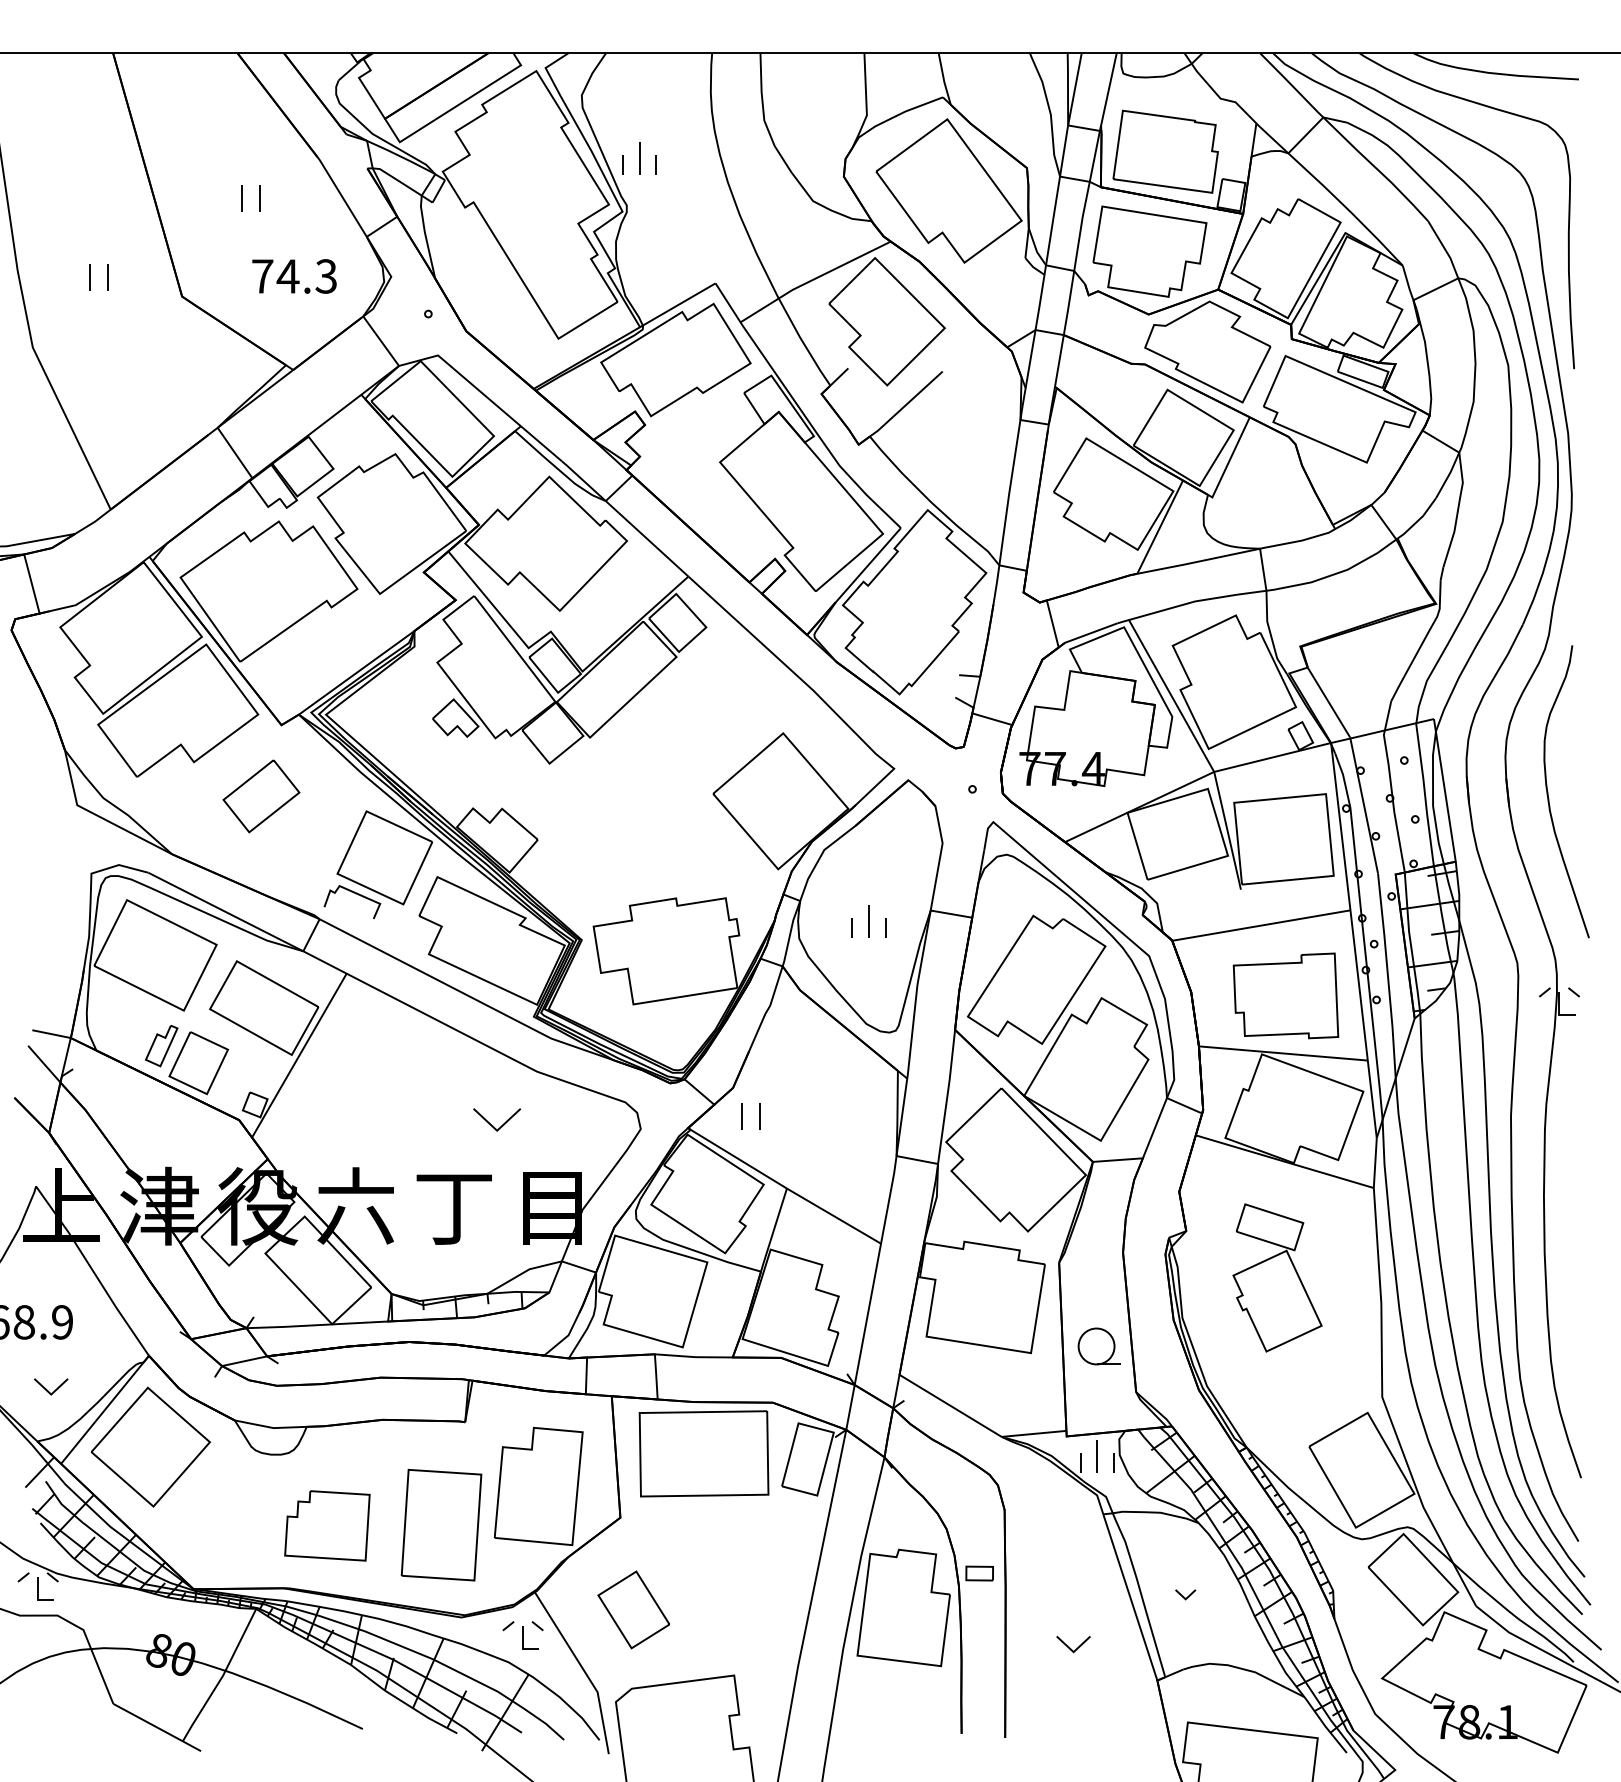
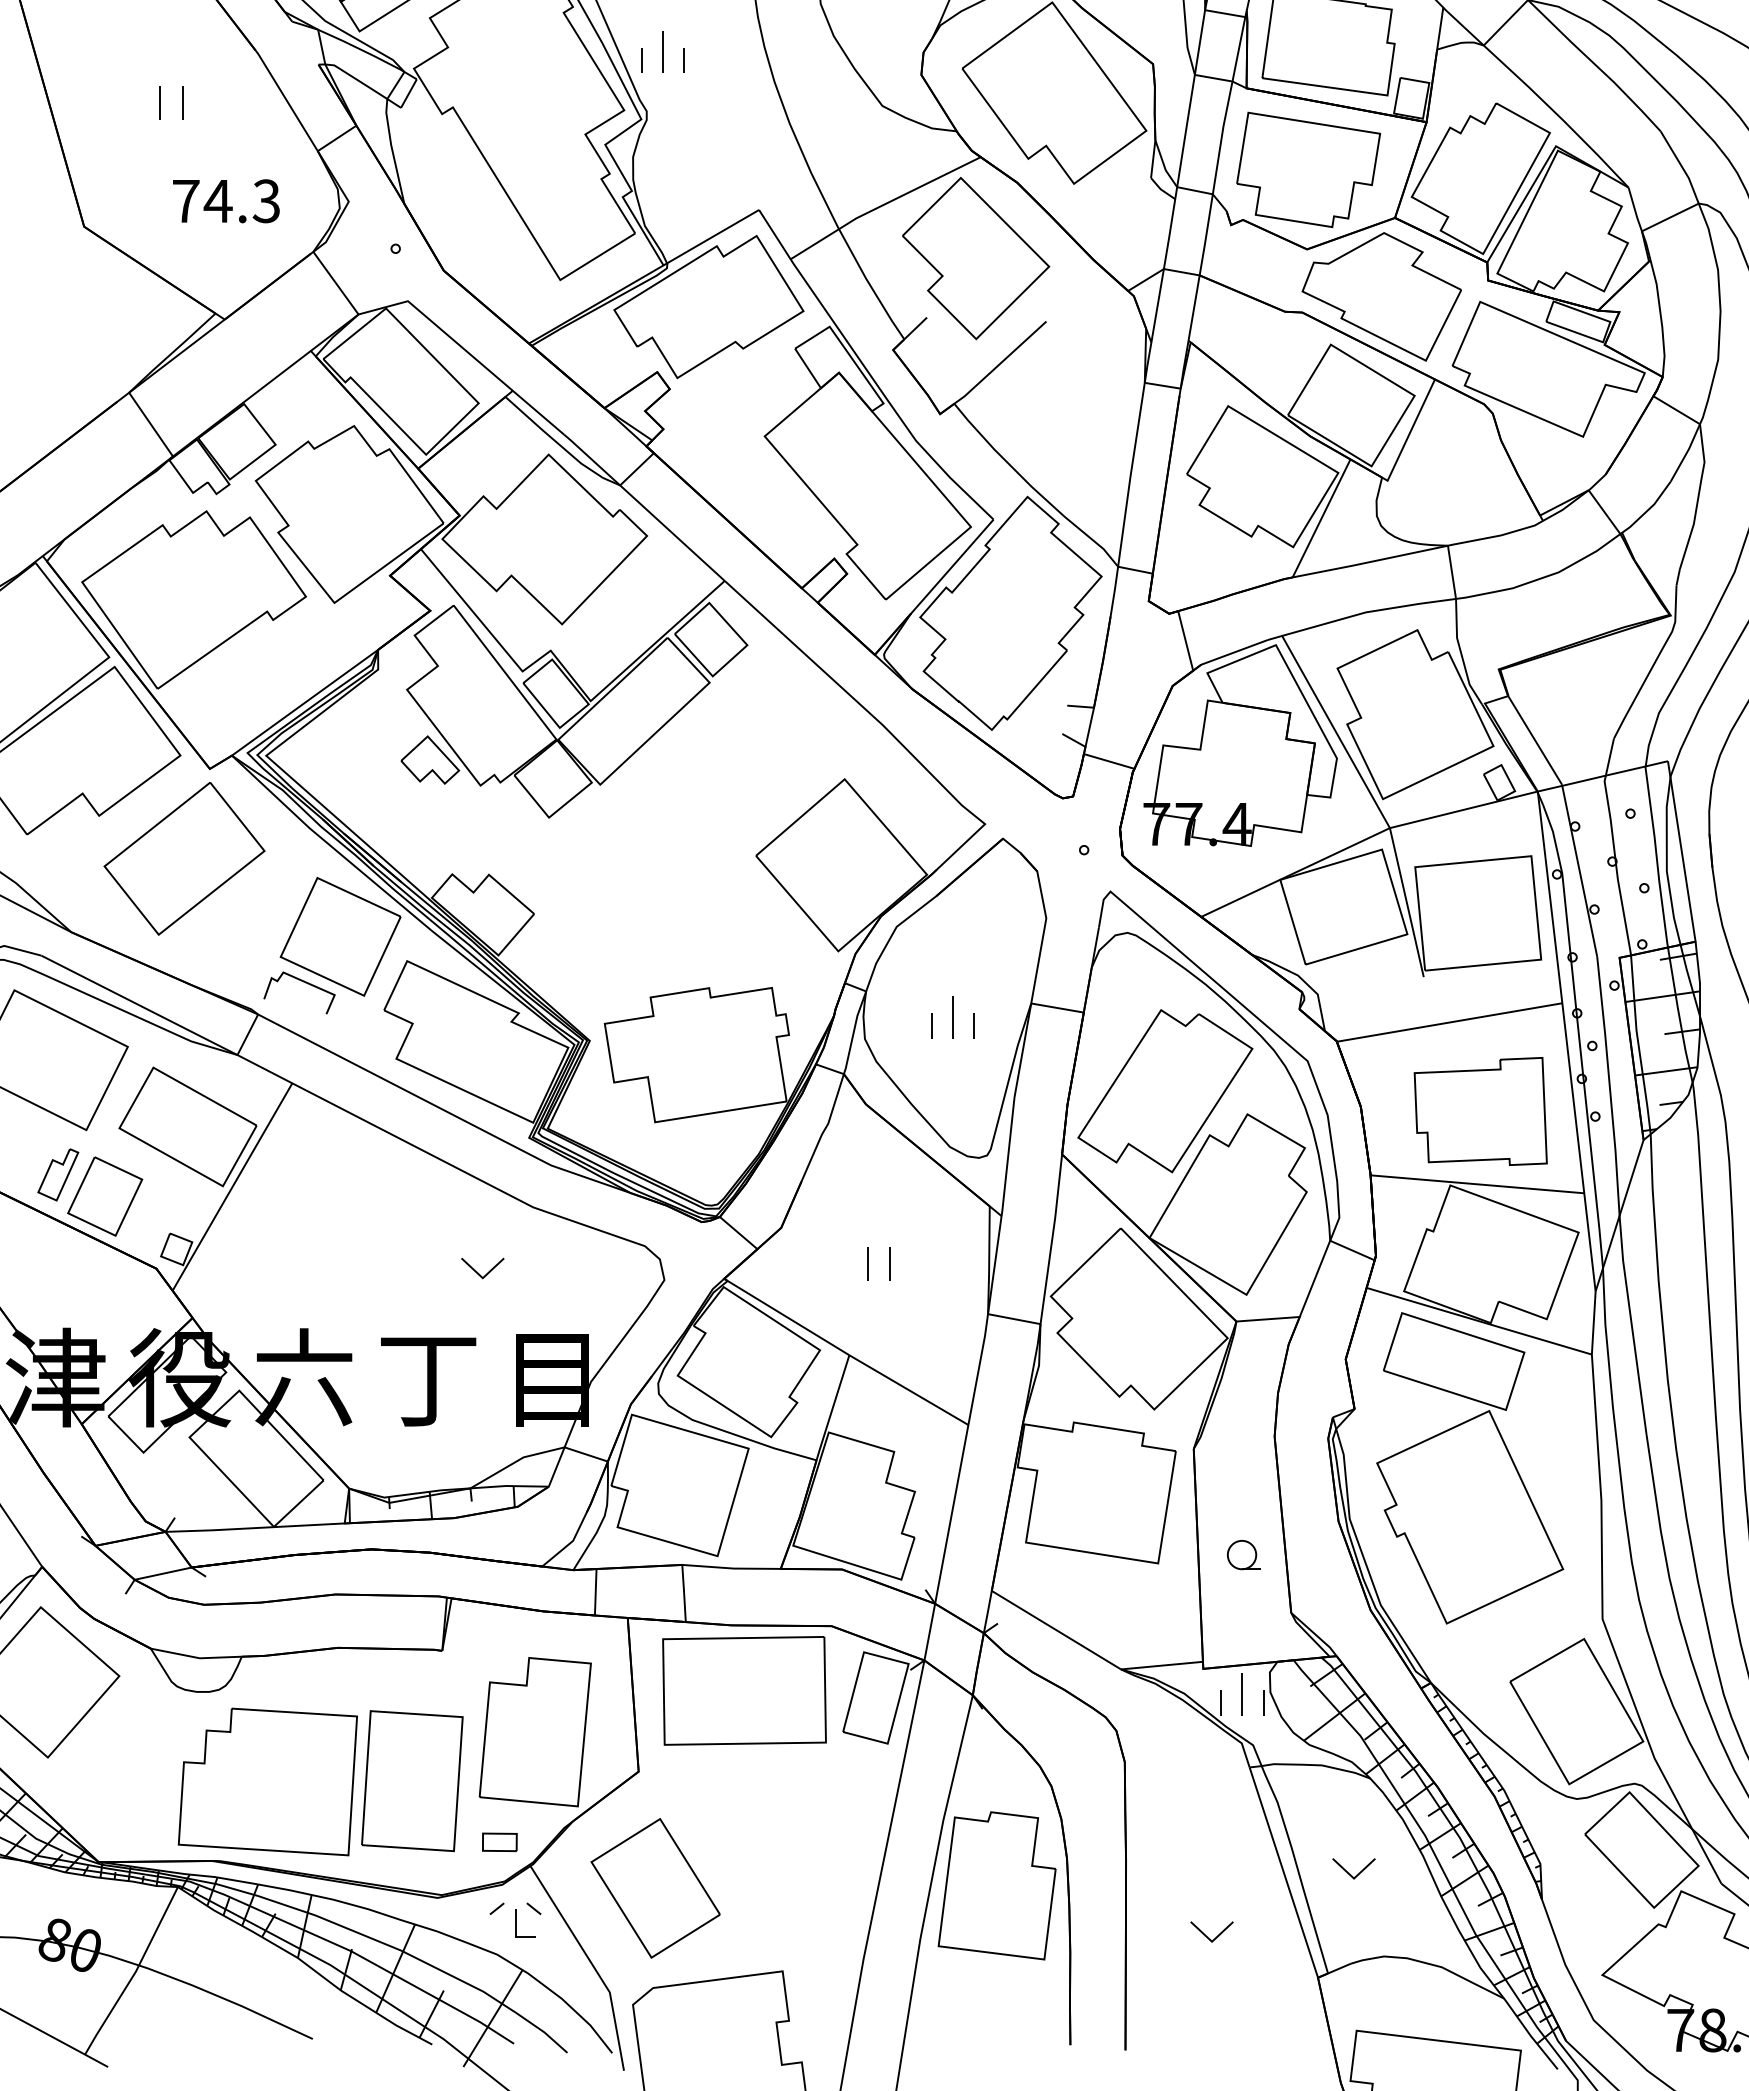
part: (261, 796) -> (184, 859), size x1.67
part: (742, 1116) -> (867, 1264), moved
part: (497, 1119) -> (483, 1267), size x0.71
part: (1277, 1277) -> (1470, 1467), size x1.67
part: (1098, 1346) -> (1243, 1555), size x0.62
part: (327, 1525) -> (268, 1781), size x1.67
part: (979, 1573) -> (499, 1842), moved
part: (1185, 1594) -> (1353, 1868), size x1.67
part: (633, 1609) -> (655, 1887), size x1.43

